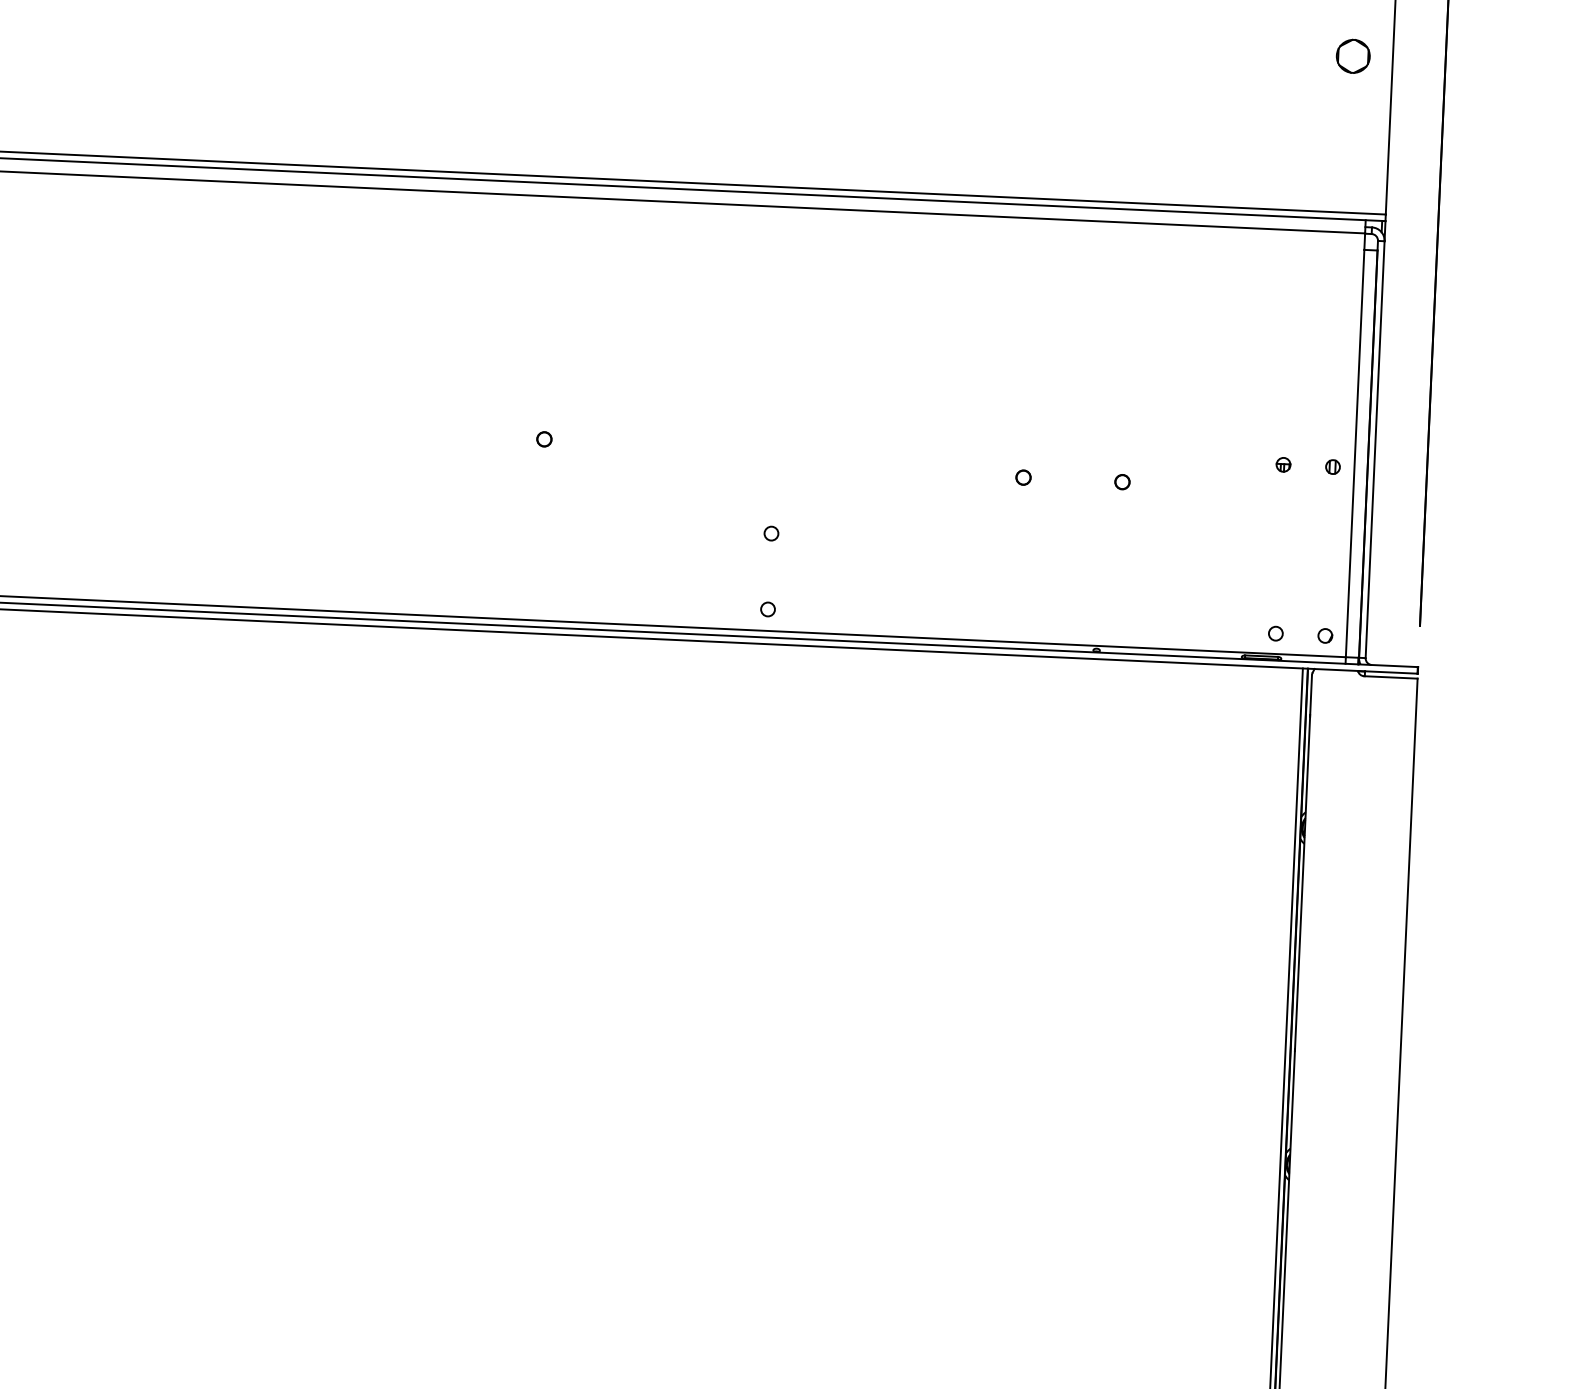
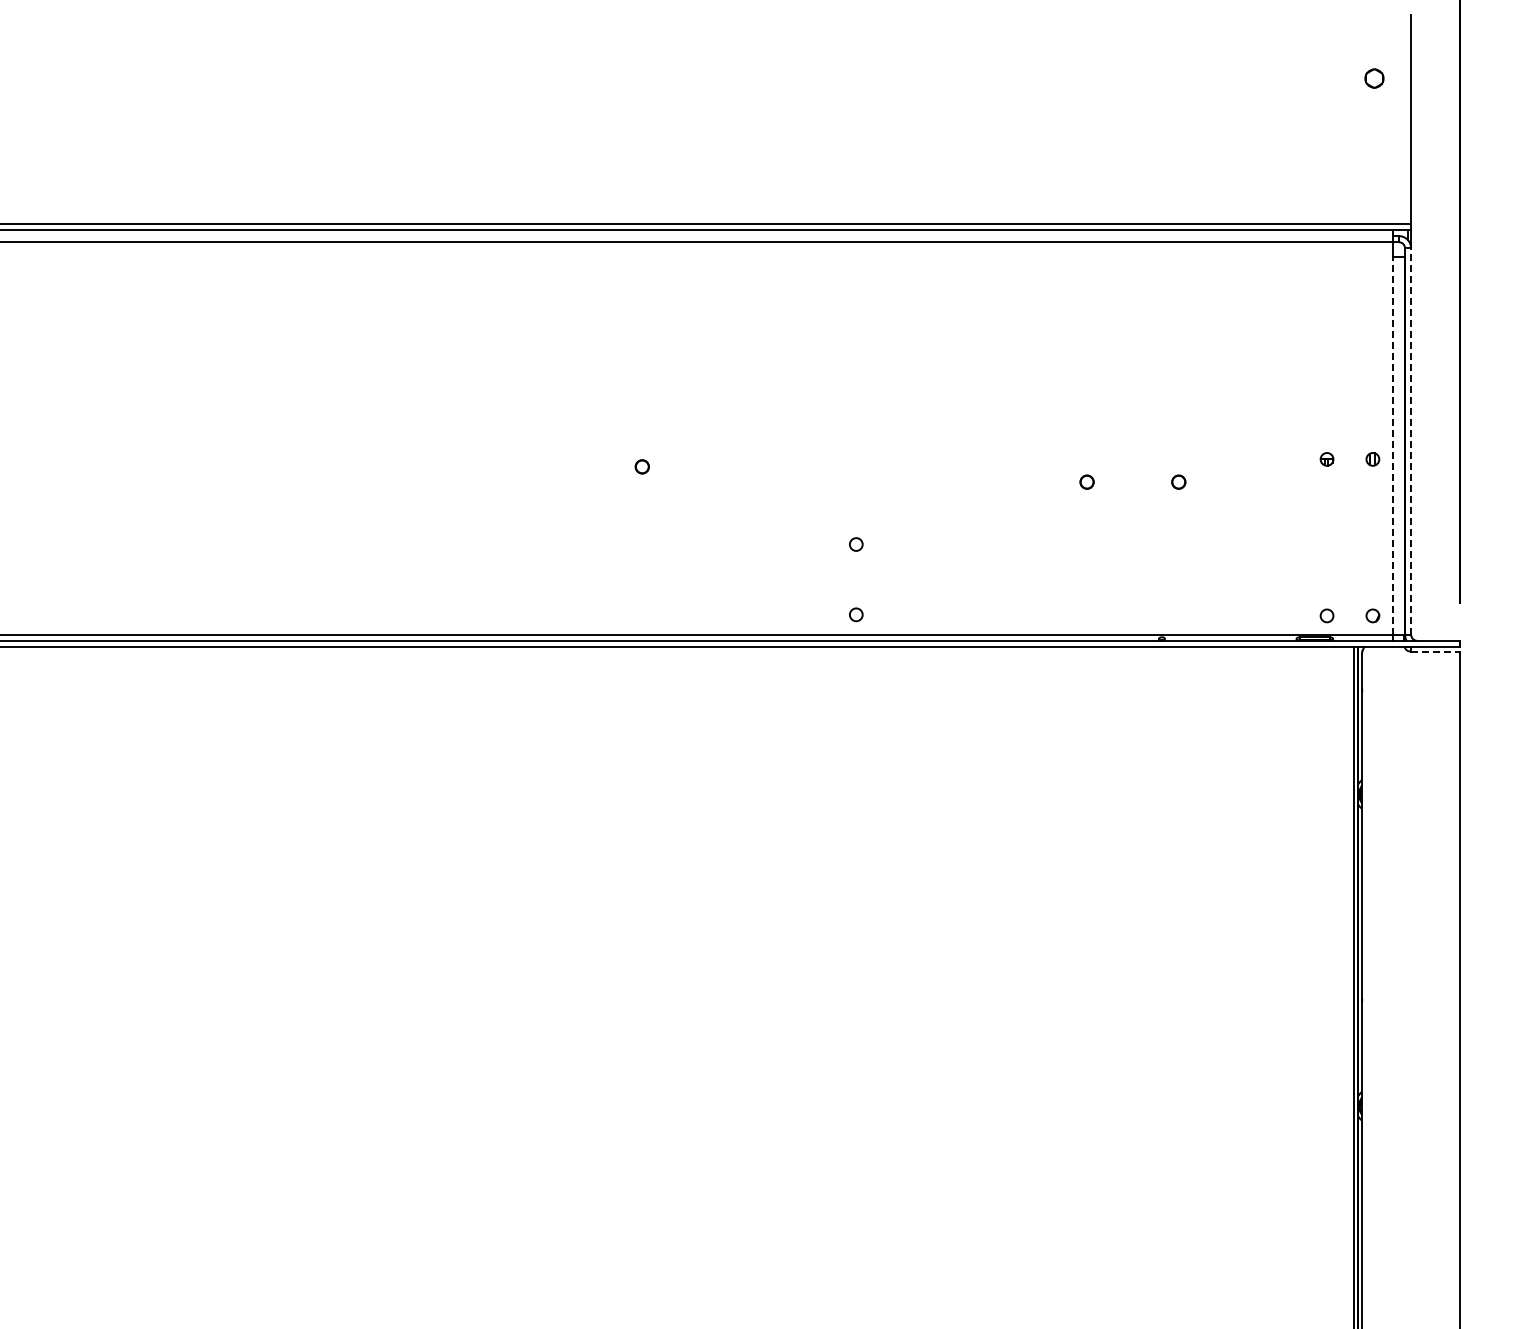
circle: (1353, 56) -> (1374, 78), size x0.6
line: (1375, 449) -> (1411, 441), solid -> dashed
line: (1354, 453) -> (1392, 445), solid -> dashed
line: (1391, 677) -> (1435, 651), solid -> dashed

